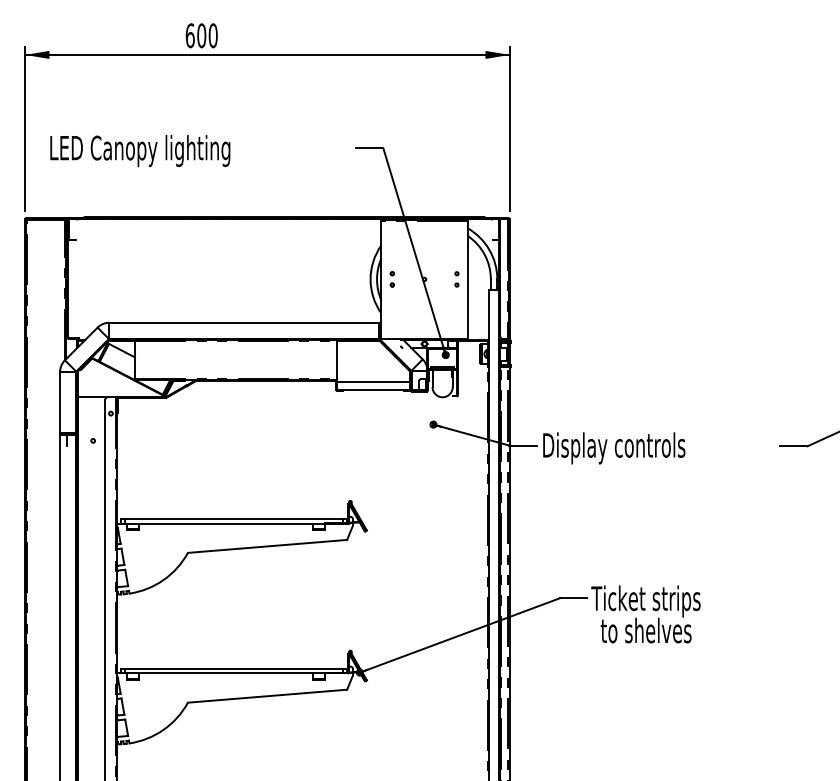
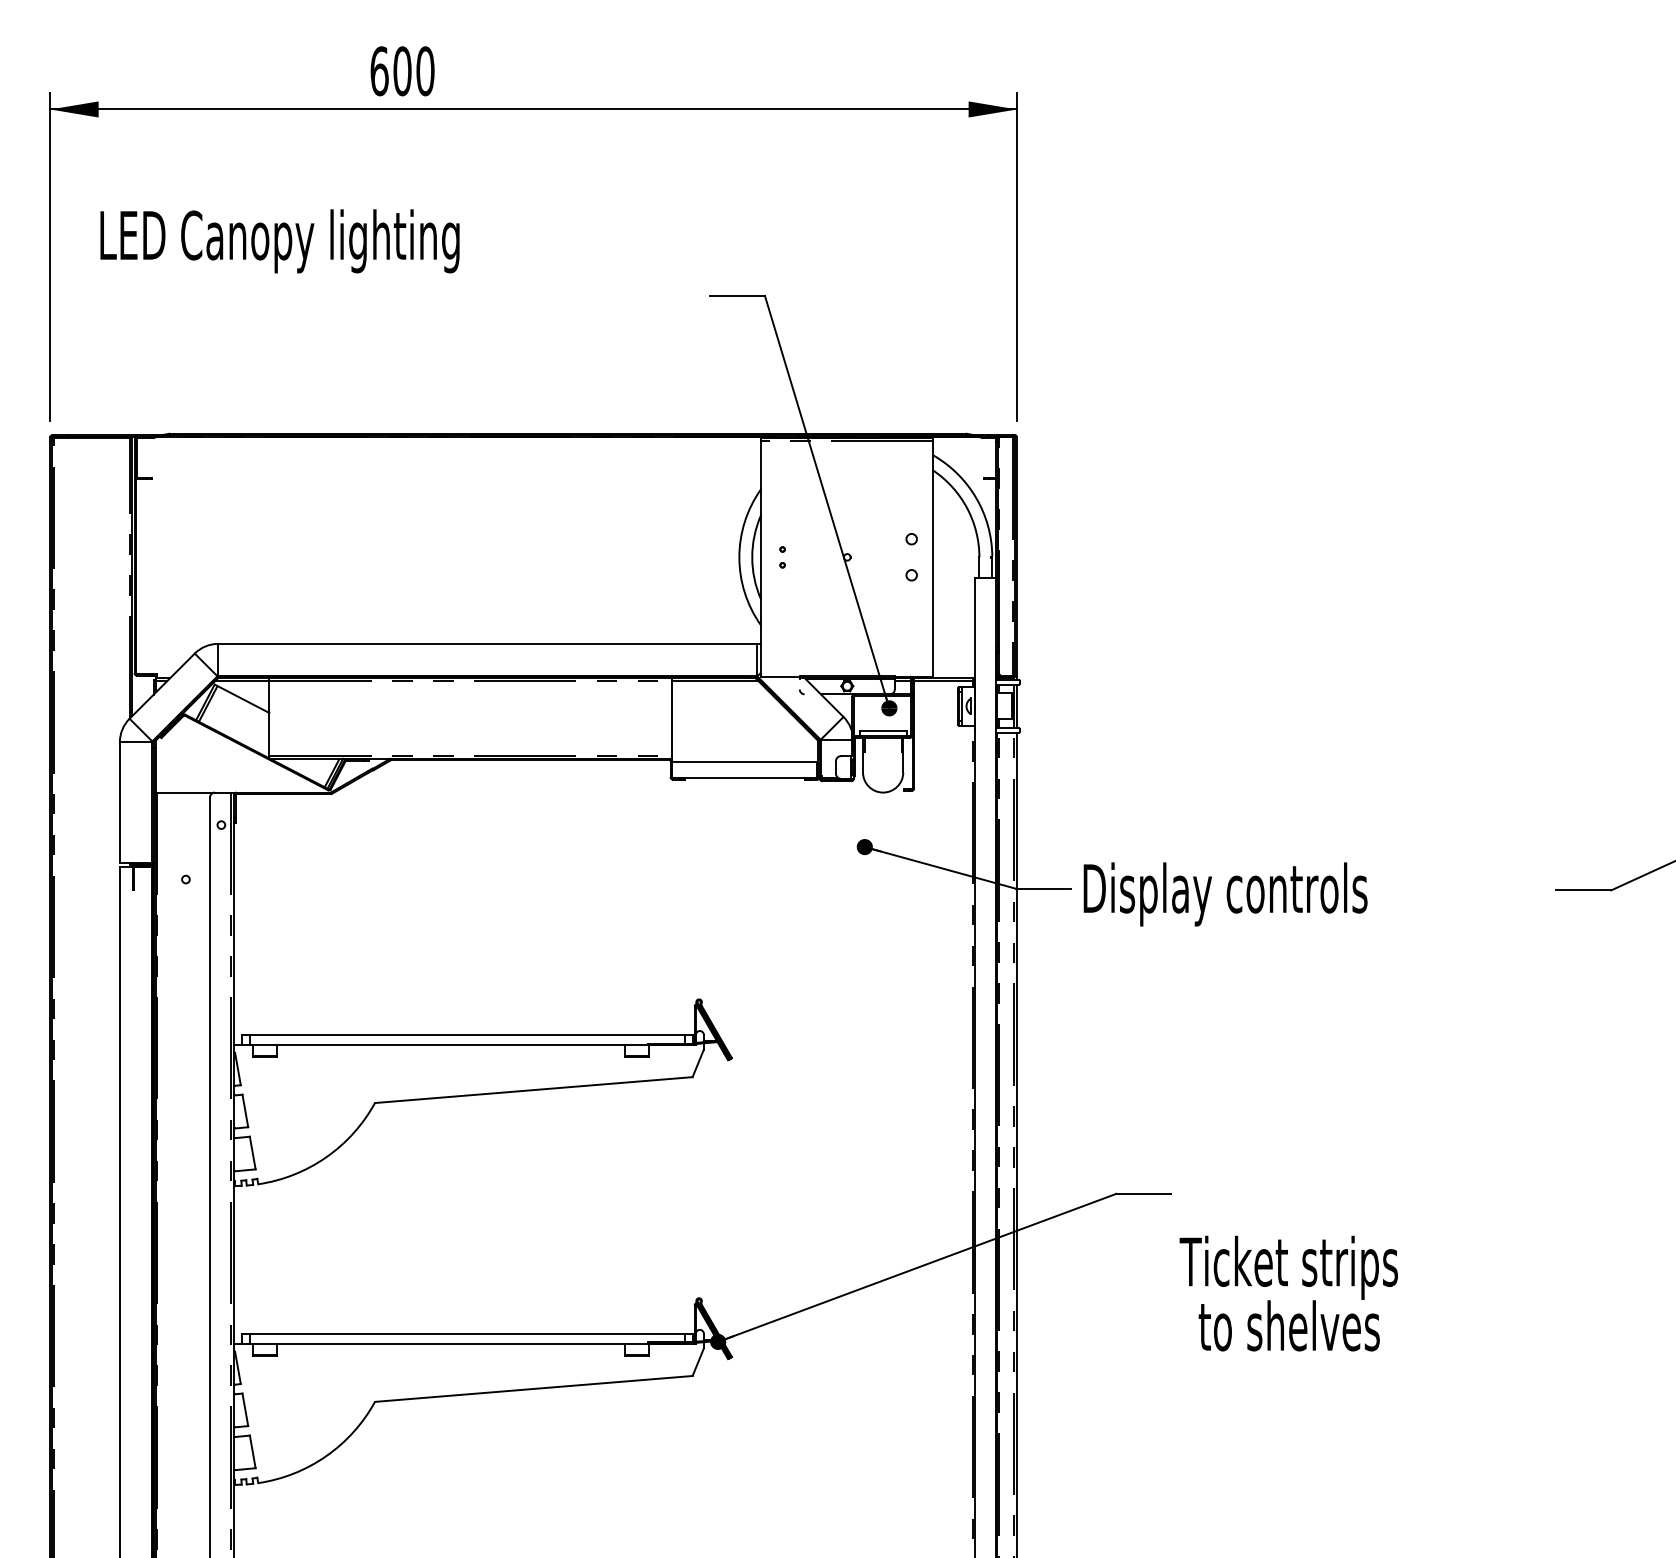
text: (140, 150) -> (280, 240), moved
part: (391, 279) -> (781, 557), size x0.7
part: (456, 279) -> (910, 557), size x1.6
text: (645, 614) -> (1287, 1293), moved

